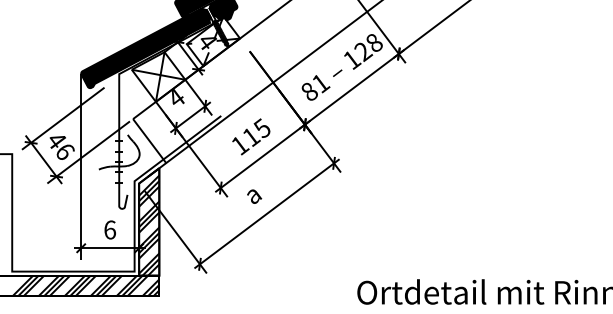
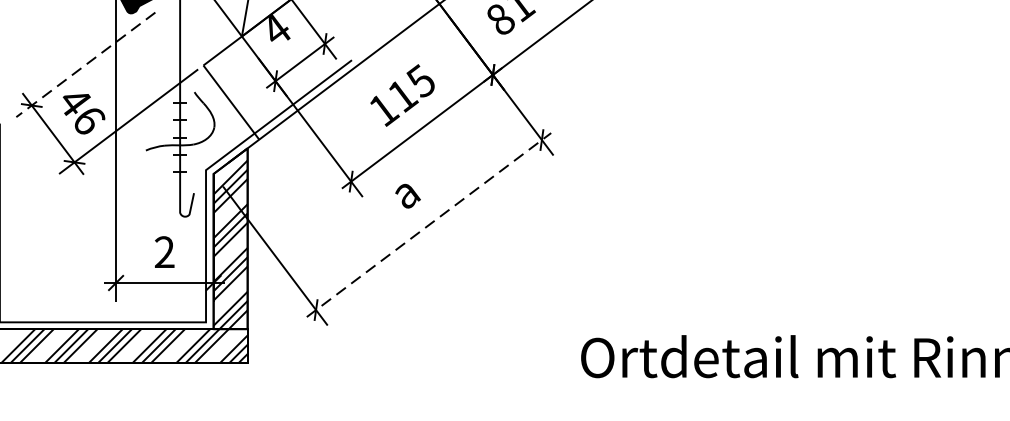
line: (63, 118) -> (86, 64), solid -> dashed
line: (267, 213) -> (429, 224), solid -> dashed
text: (110, 229) -> (165, 251), 6 -> 2

